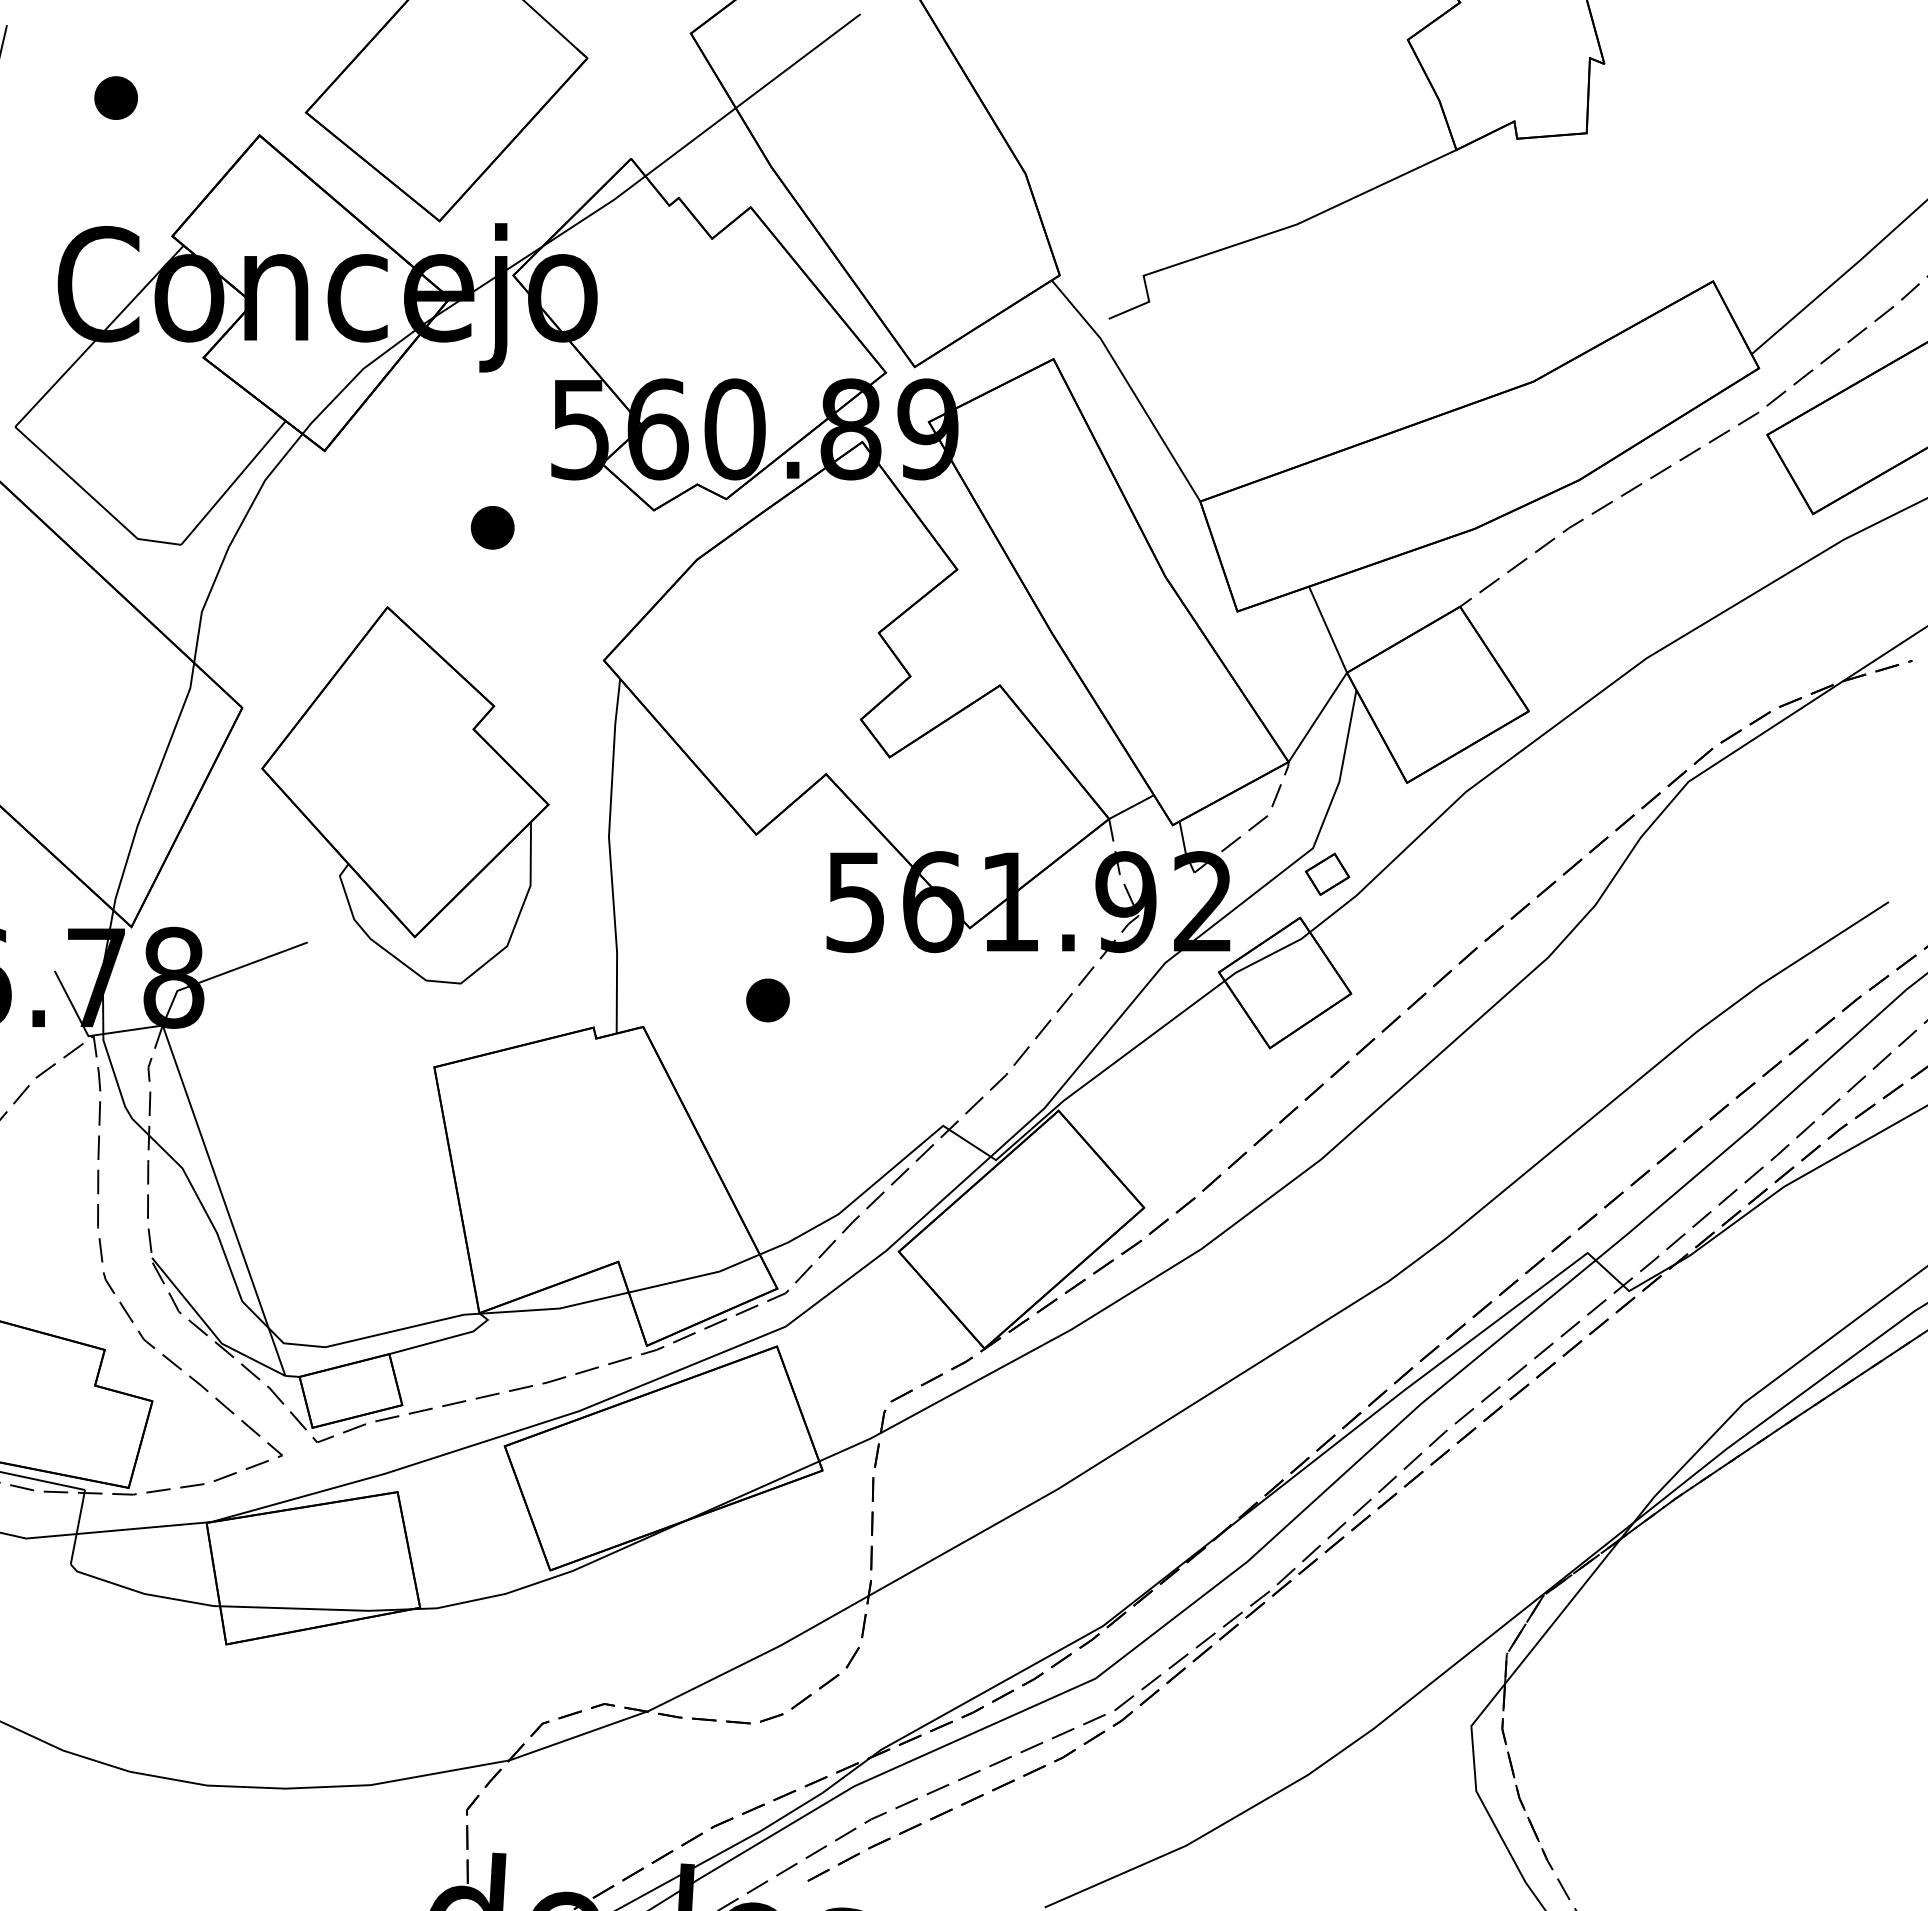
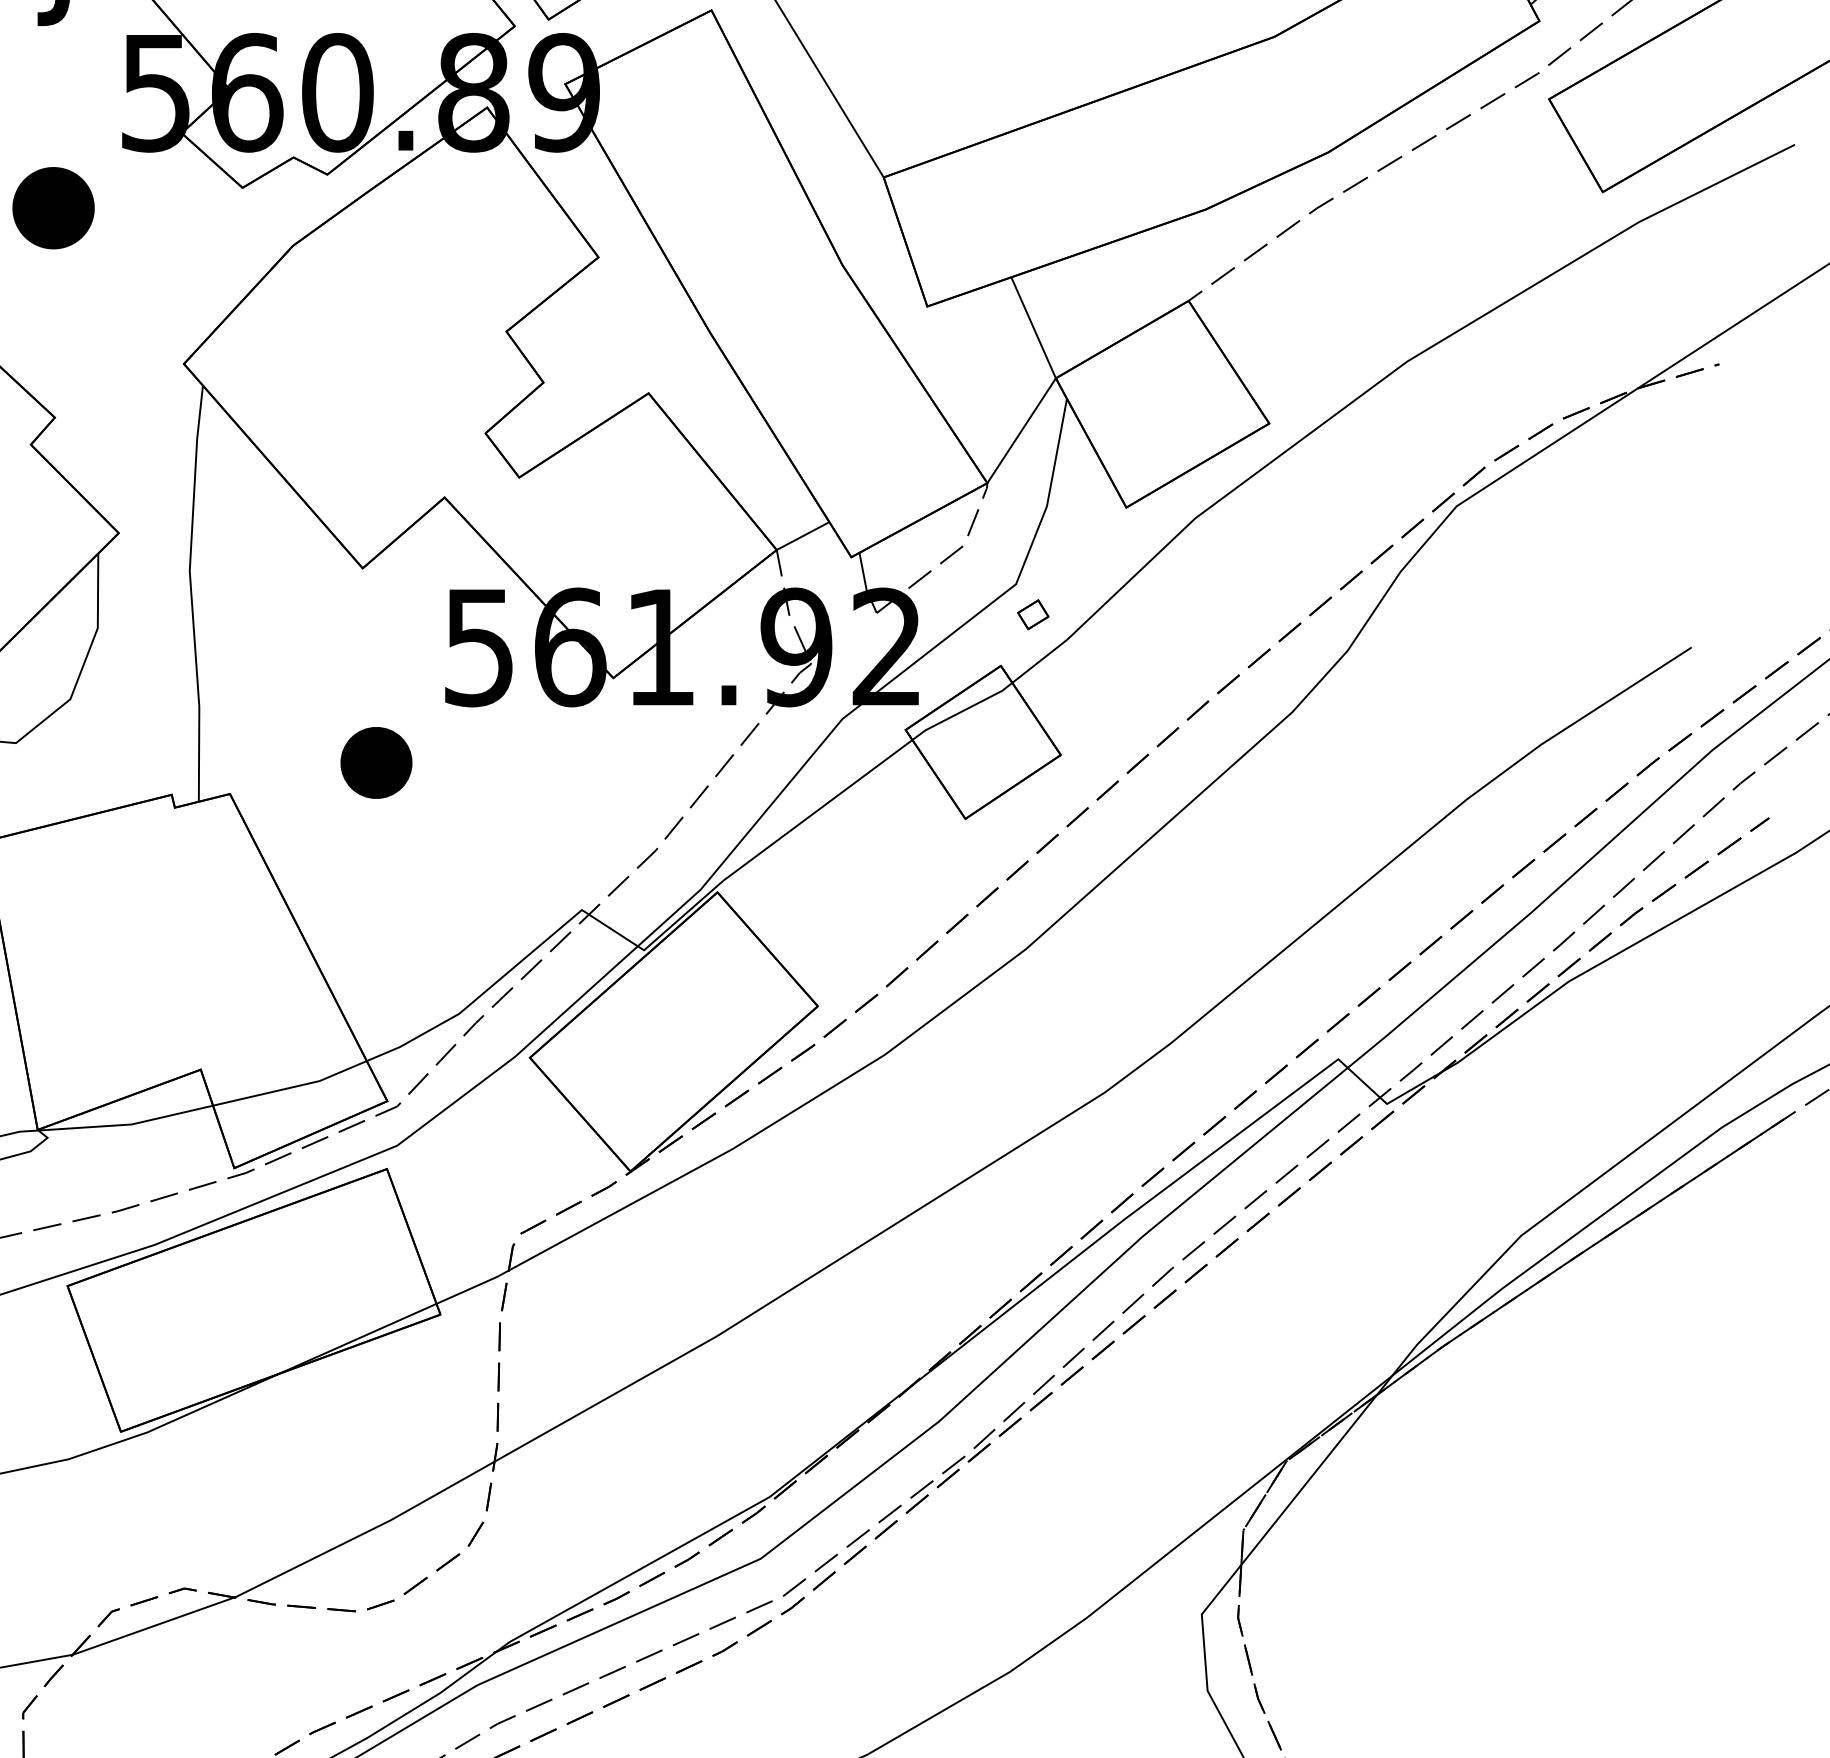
part: (492, 527) -> (53, 207), size x1.6
part: (1327, 873) -> (1032, 613), size x0.6
part: (767, 1000) -> (375, 762), size x1.4

